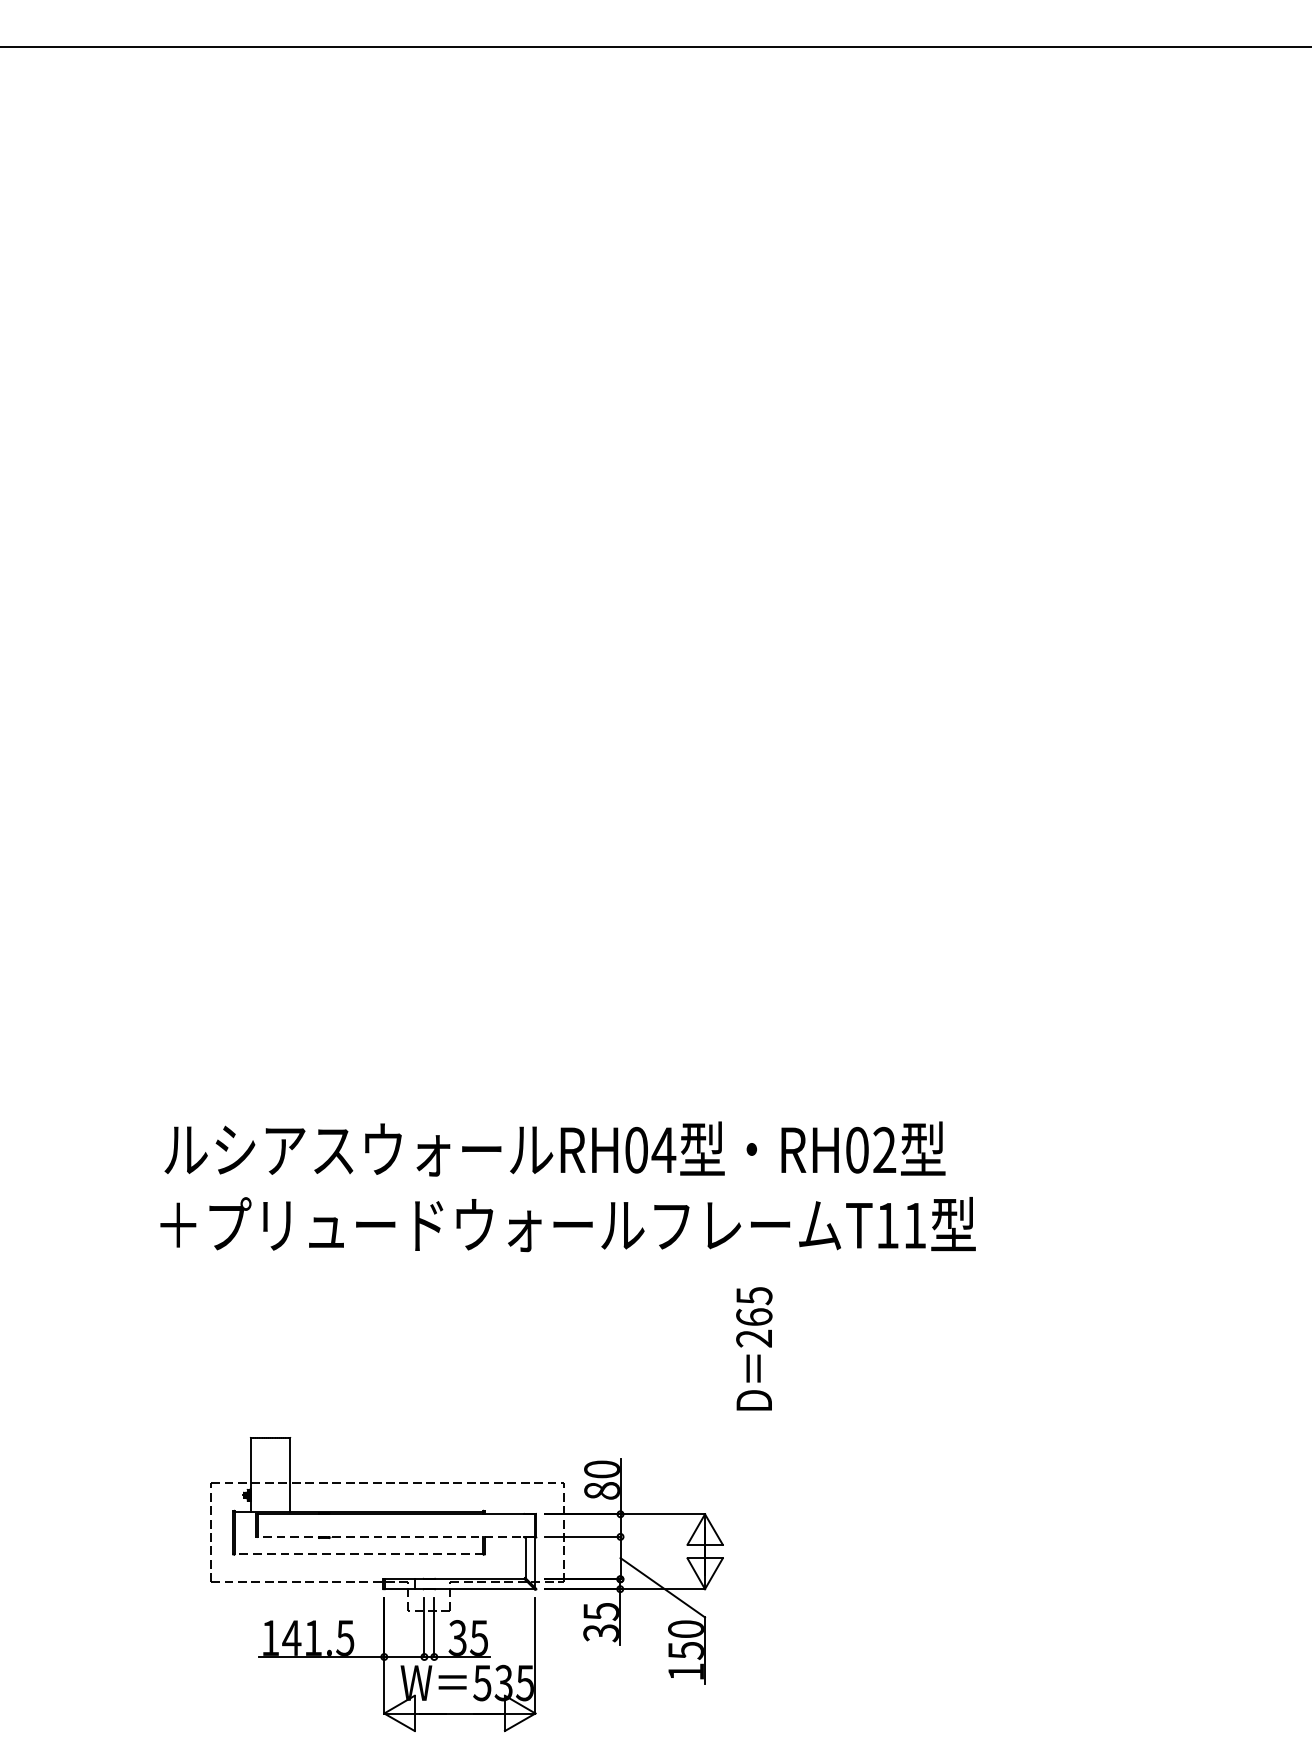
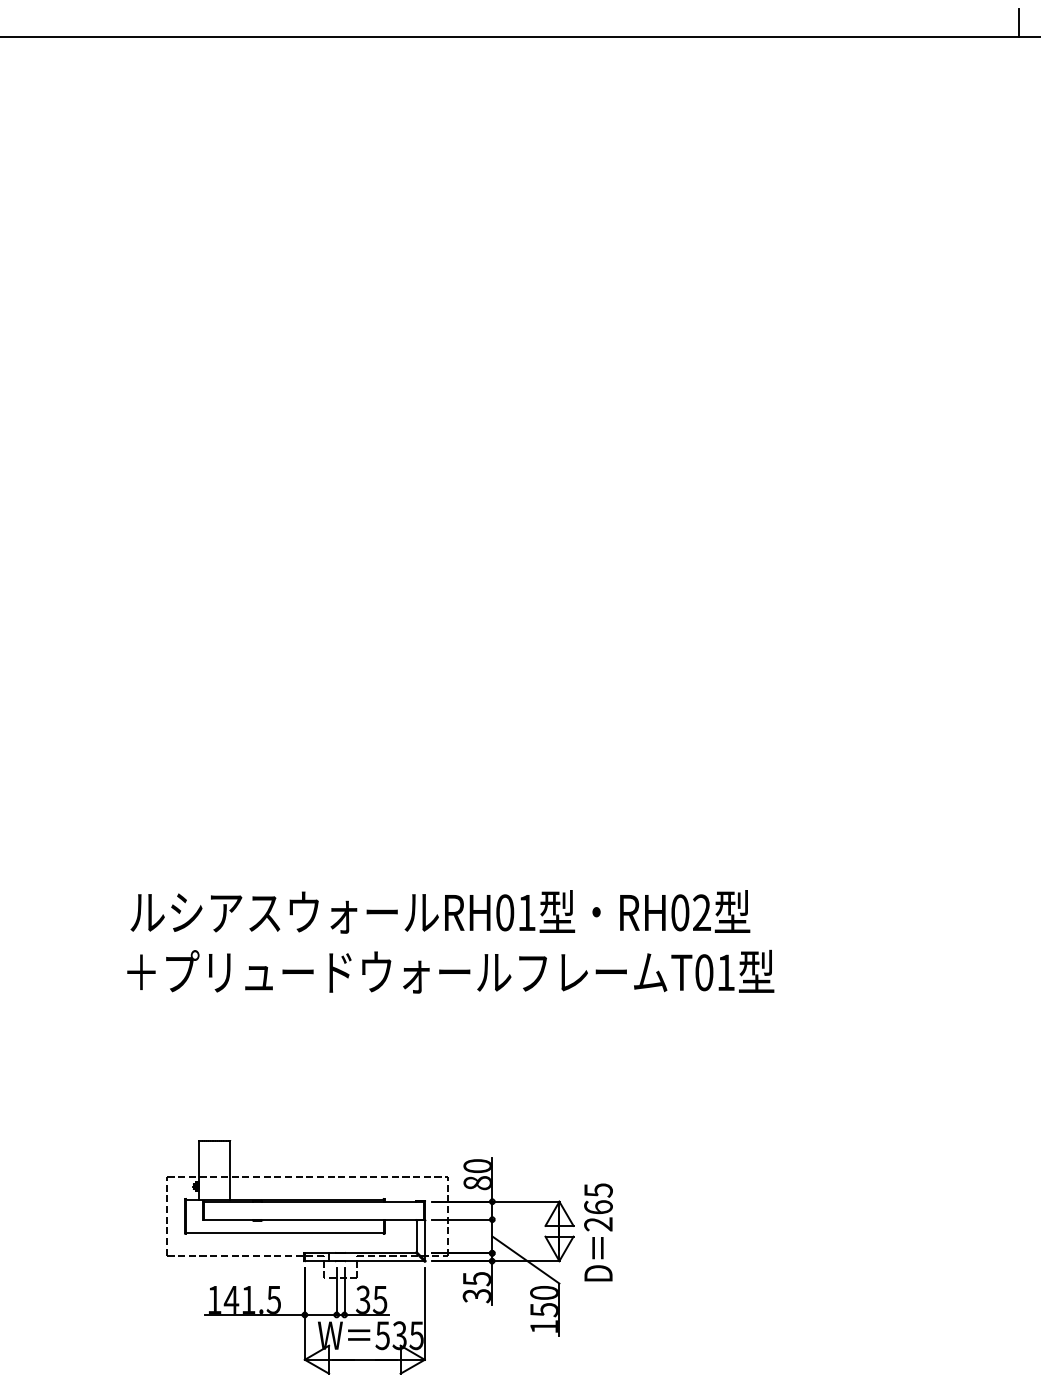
line: (1284, 29) -> (1019, 23), added
text: (663, 1149) -> (526, 912), RH04 -> RH01
text: (887, 1225) -> (704, 972), T11 -> T01
text: (754, 1348) -> (598, 1232), moved
line: (396, 1536) -> (314, 1219), dashed -> solid
line: (358, 1554) -> (284, 1233), dashed -> solid

